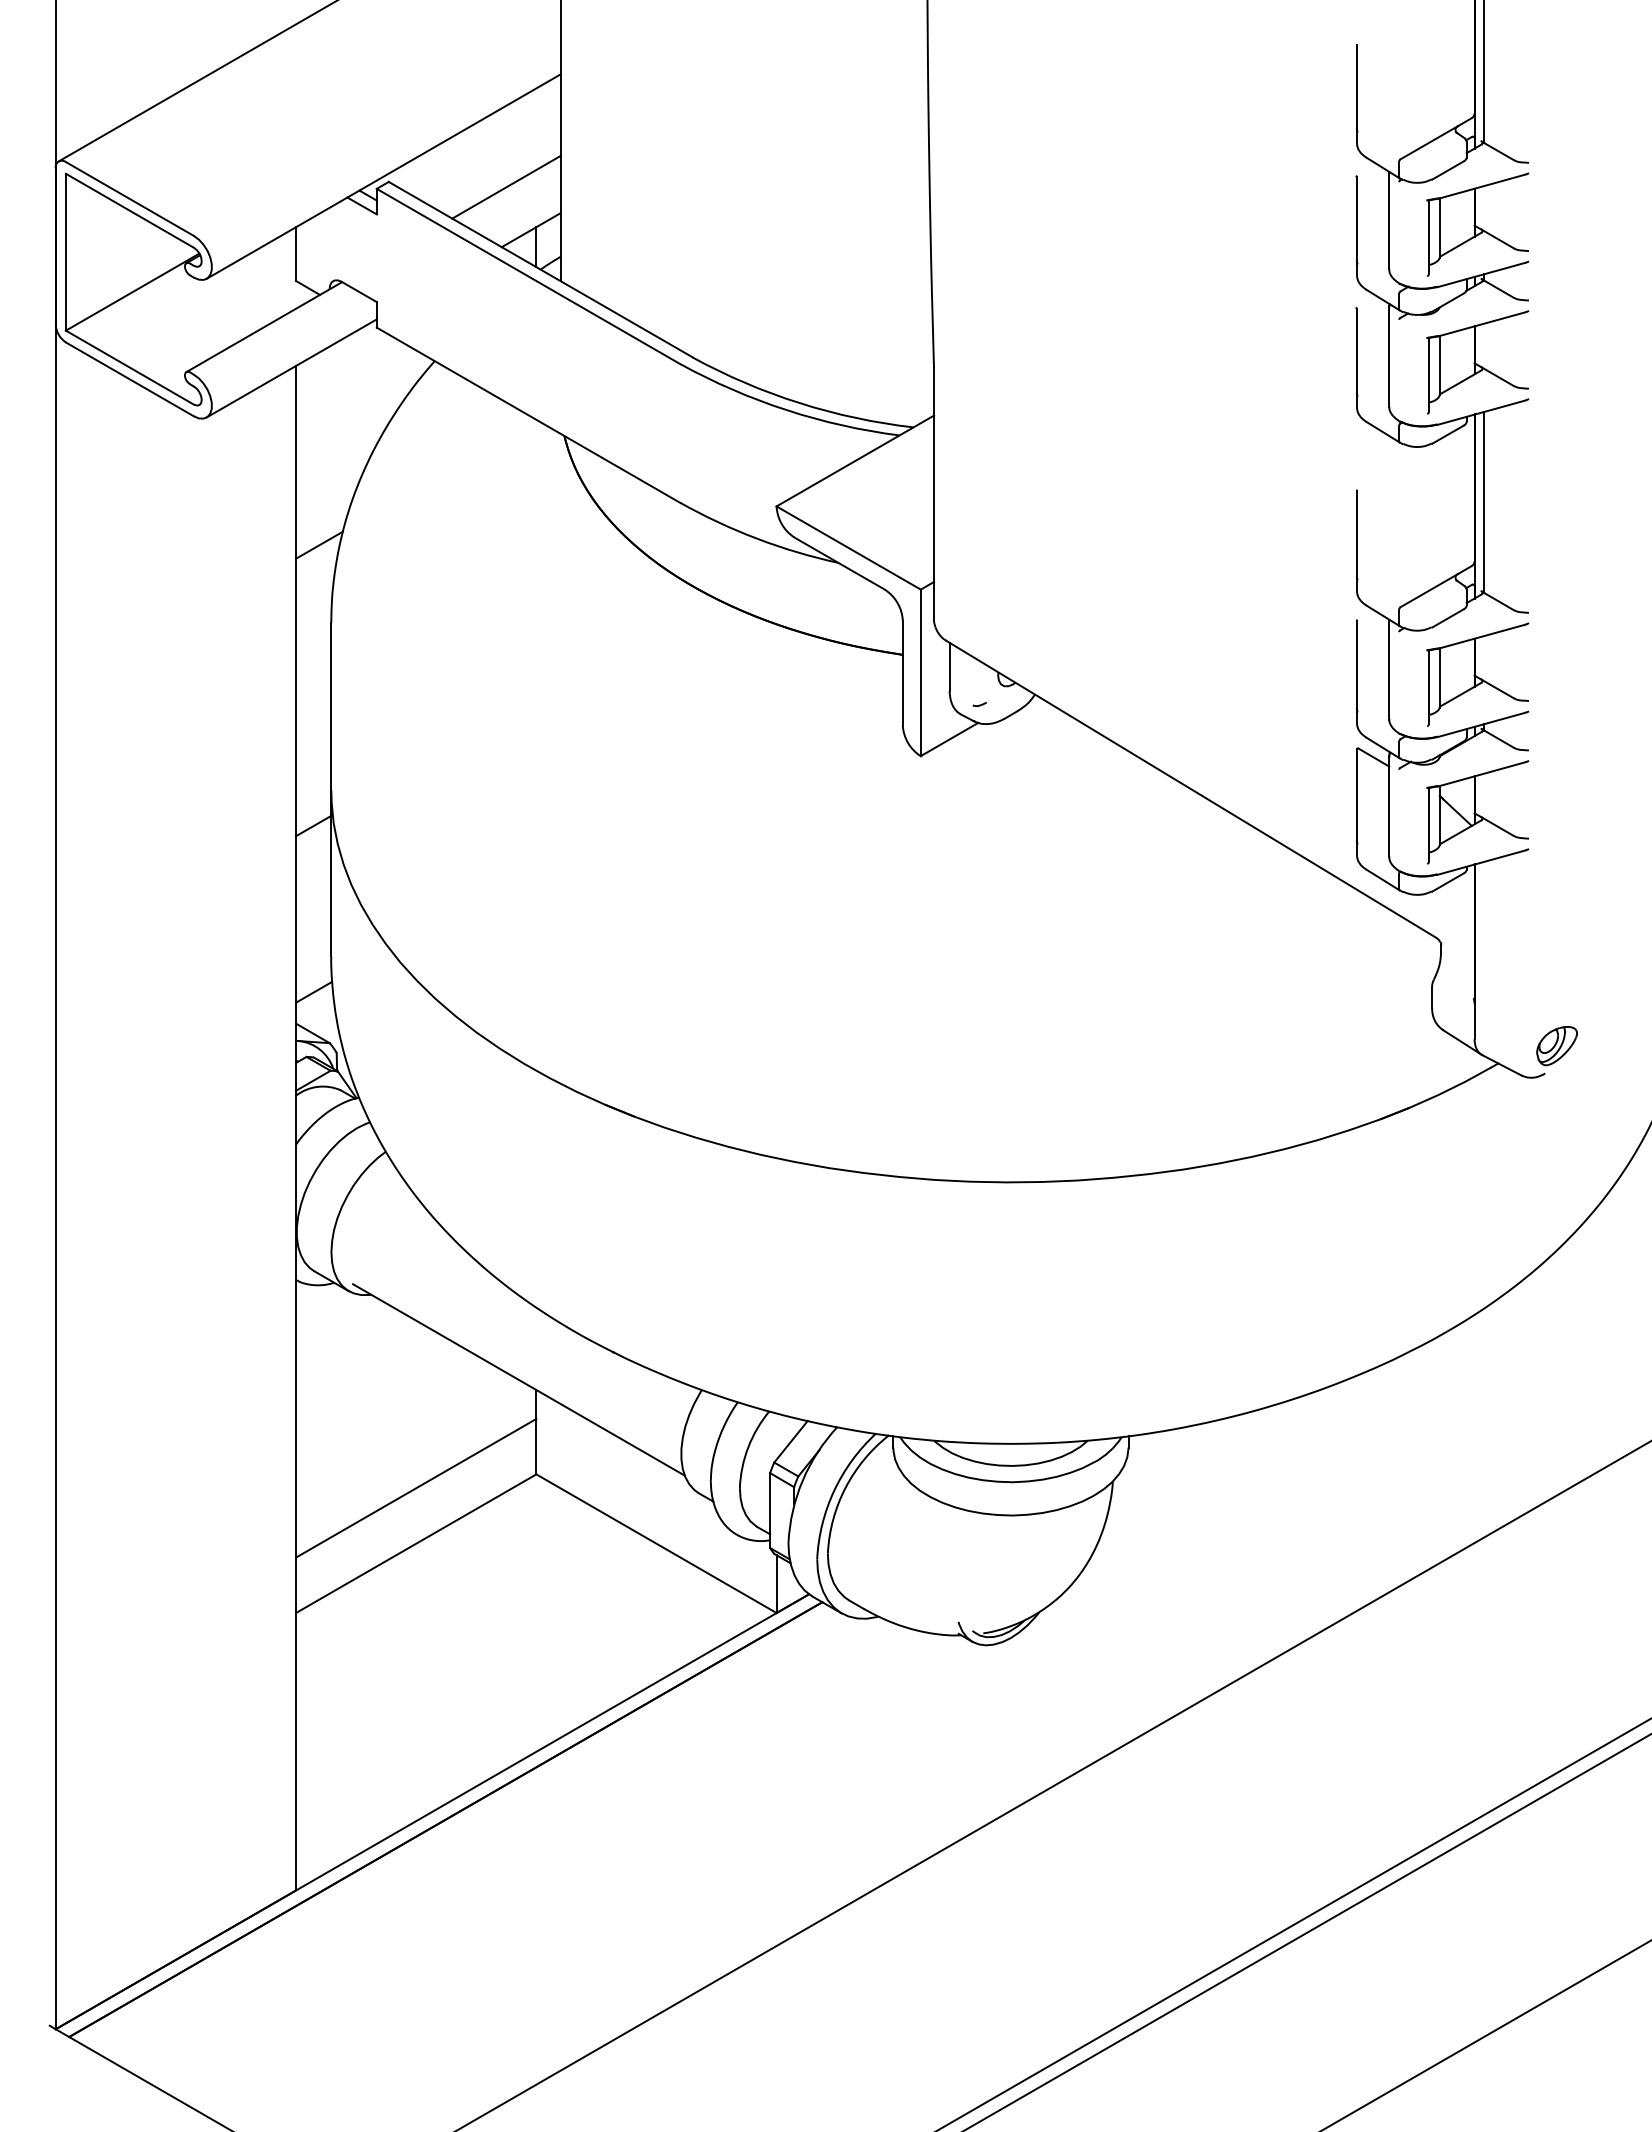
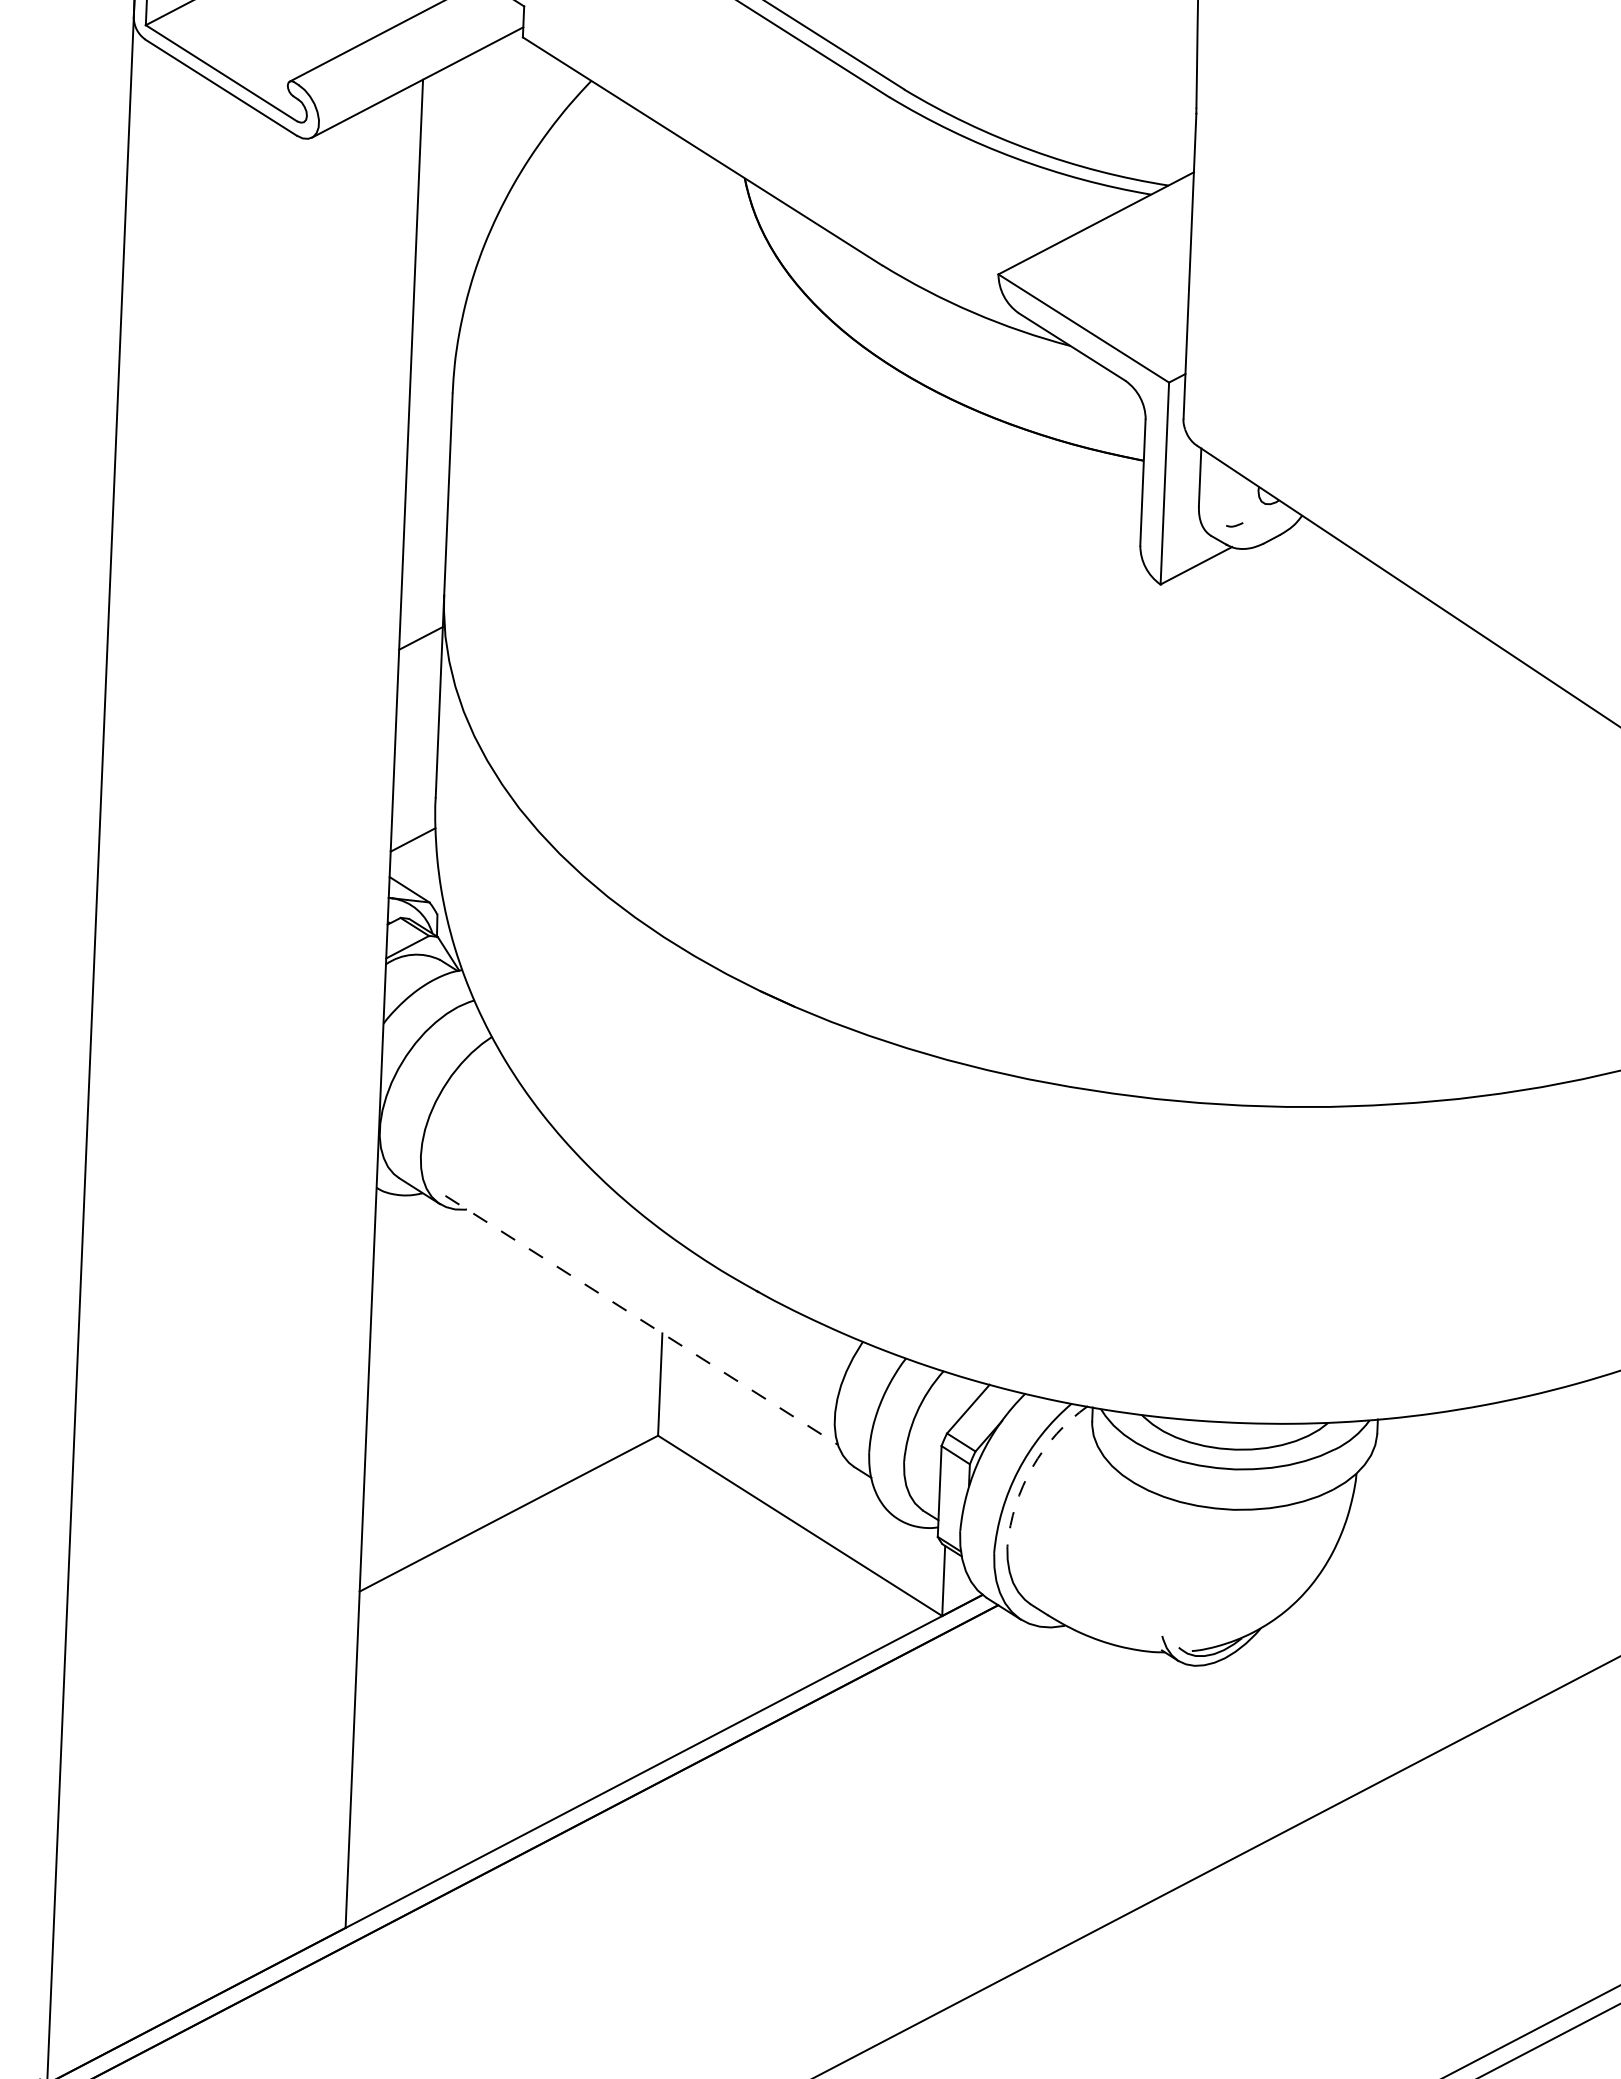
line: (319, 544) -> (442, 297), removed
line: (519, 1380) -> (642, 1321), solid -> dashed
line: (416, 1487) -> (512, 1445), removed
arc: (845, 1487) -> (1032, 1467), solid -> dashed

